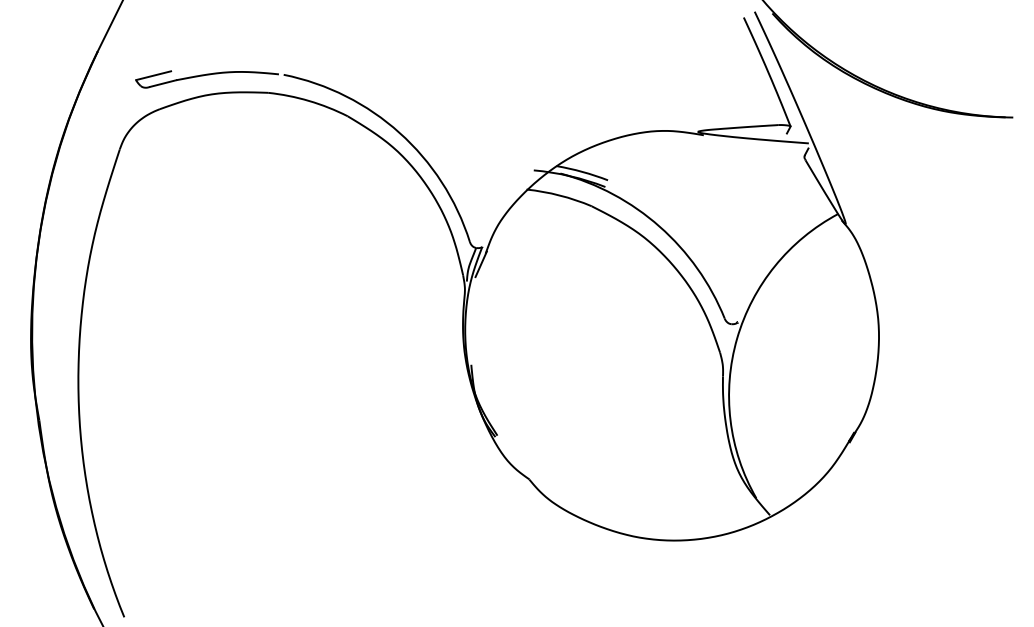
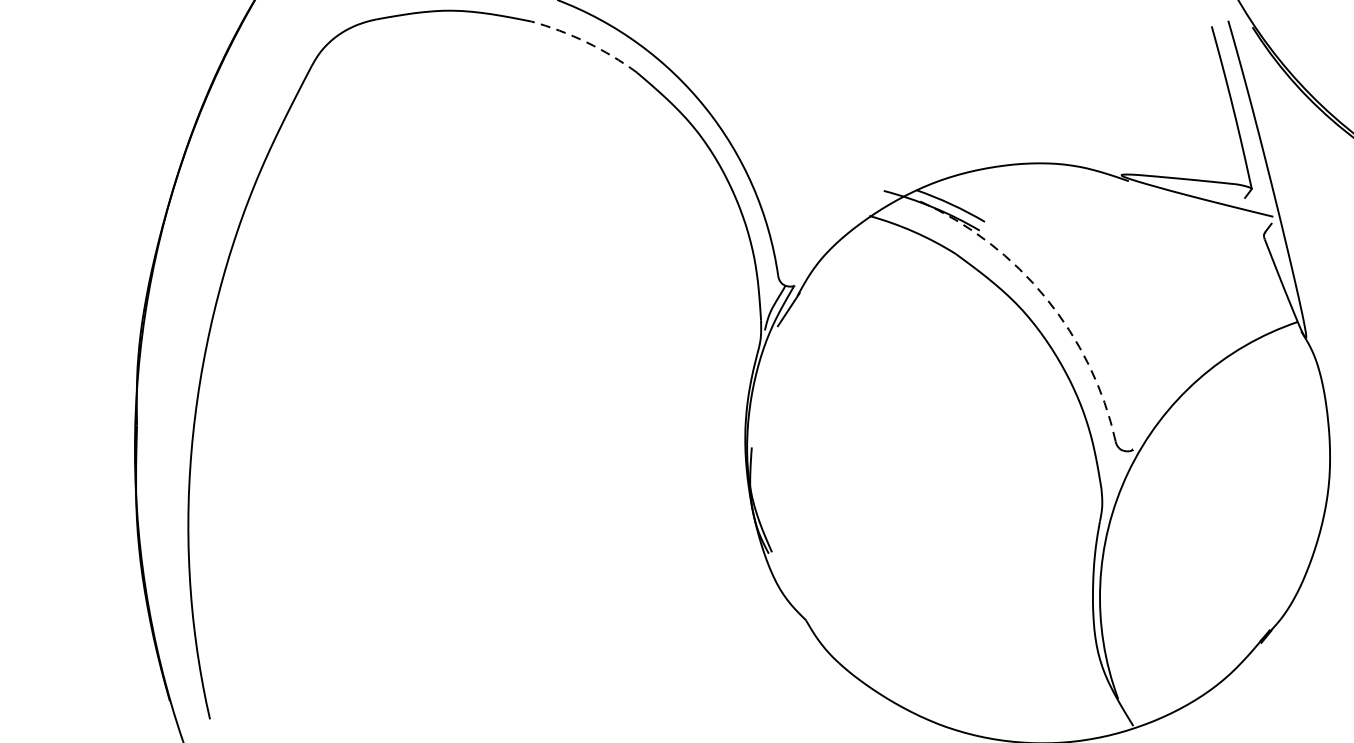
arc: (309, 100) -> (587, 41), solid -> dashed
arc: (659, 226) -> (1046, 298), solid -> dashed

